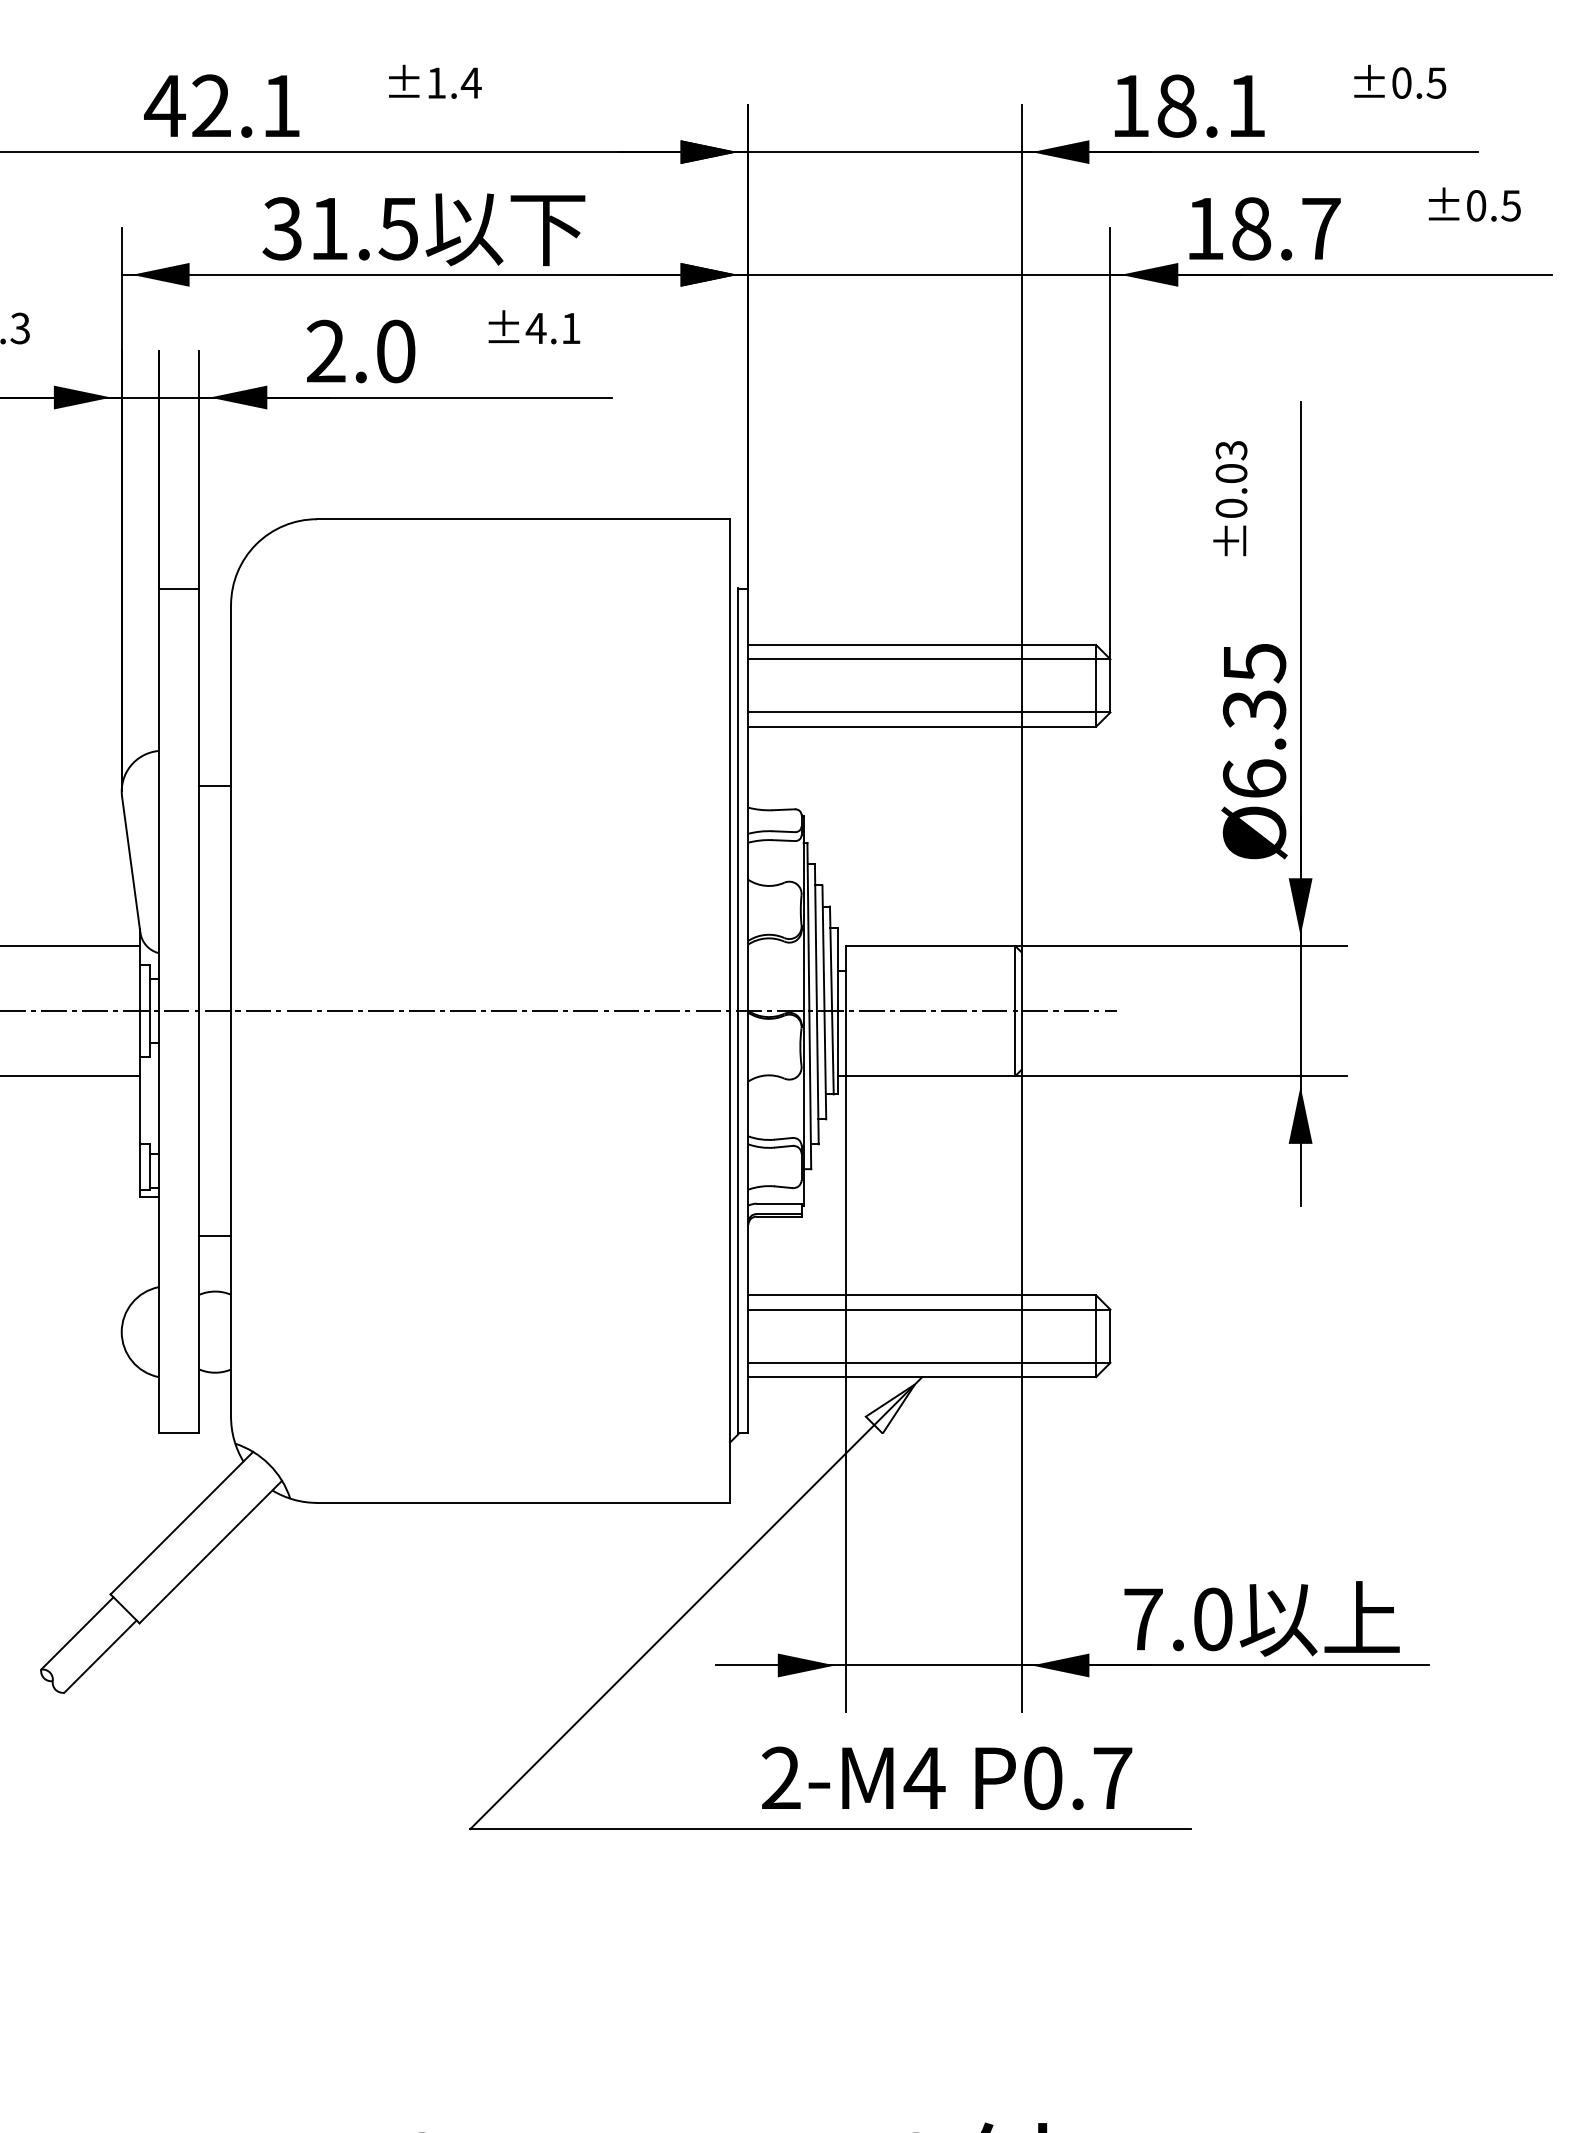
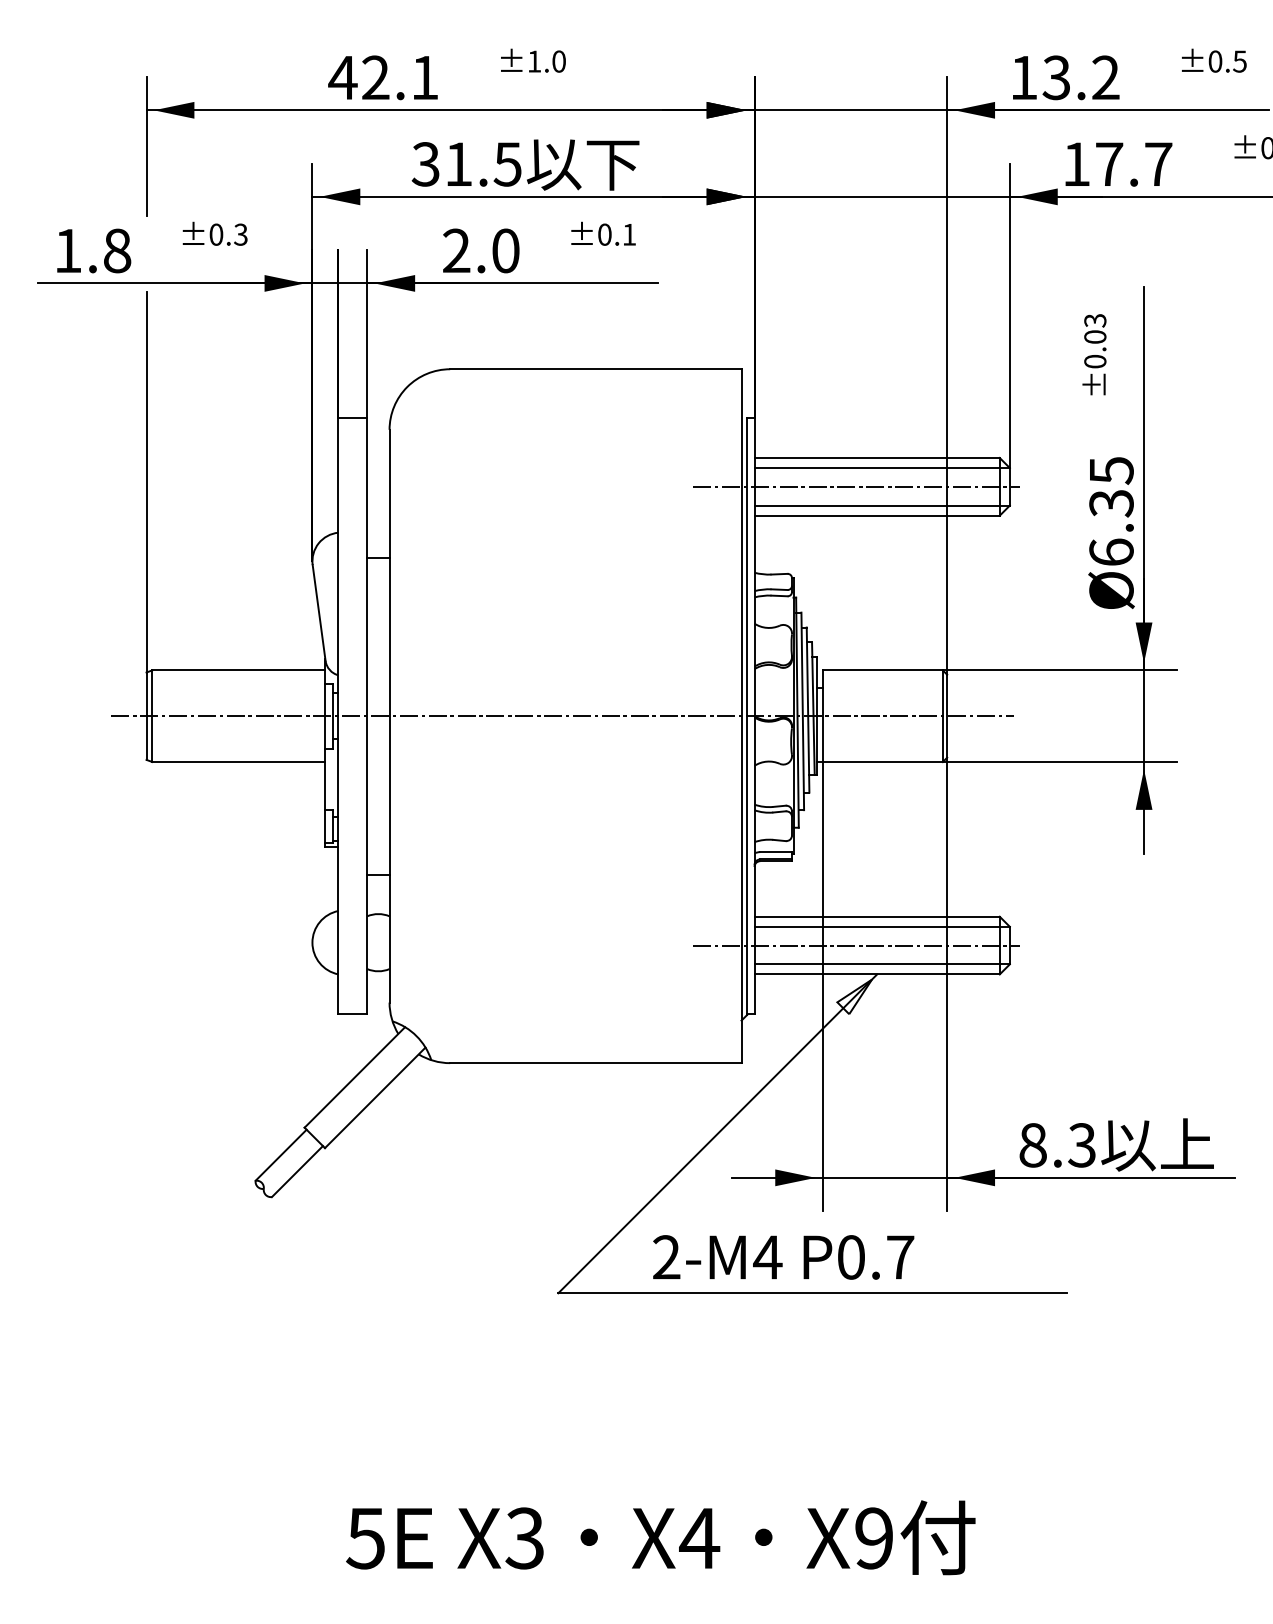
text: (470, 82) -> (558, 61), ±1.4 -> ±1.0
text: (1210, 105) -> (1080, 77), 18.1 -> 13.2
text: (1251, 228) -> (1109, 164), 18.7 -> 17.7
text: (535, 328) -> (604, 234), ±4.1 -> ±0.1
line: (892, 685) -> (856, 486), added
line: (892, 1336) -> (856, 945), added
text: (1177, 1619) -> (1057, 1145), 7.0 -> 8.3
text: (946, 1778) -> (783, 1257), moved

